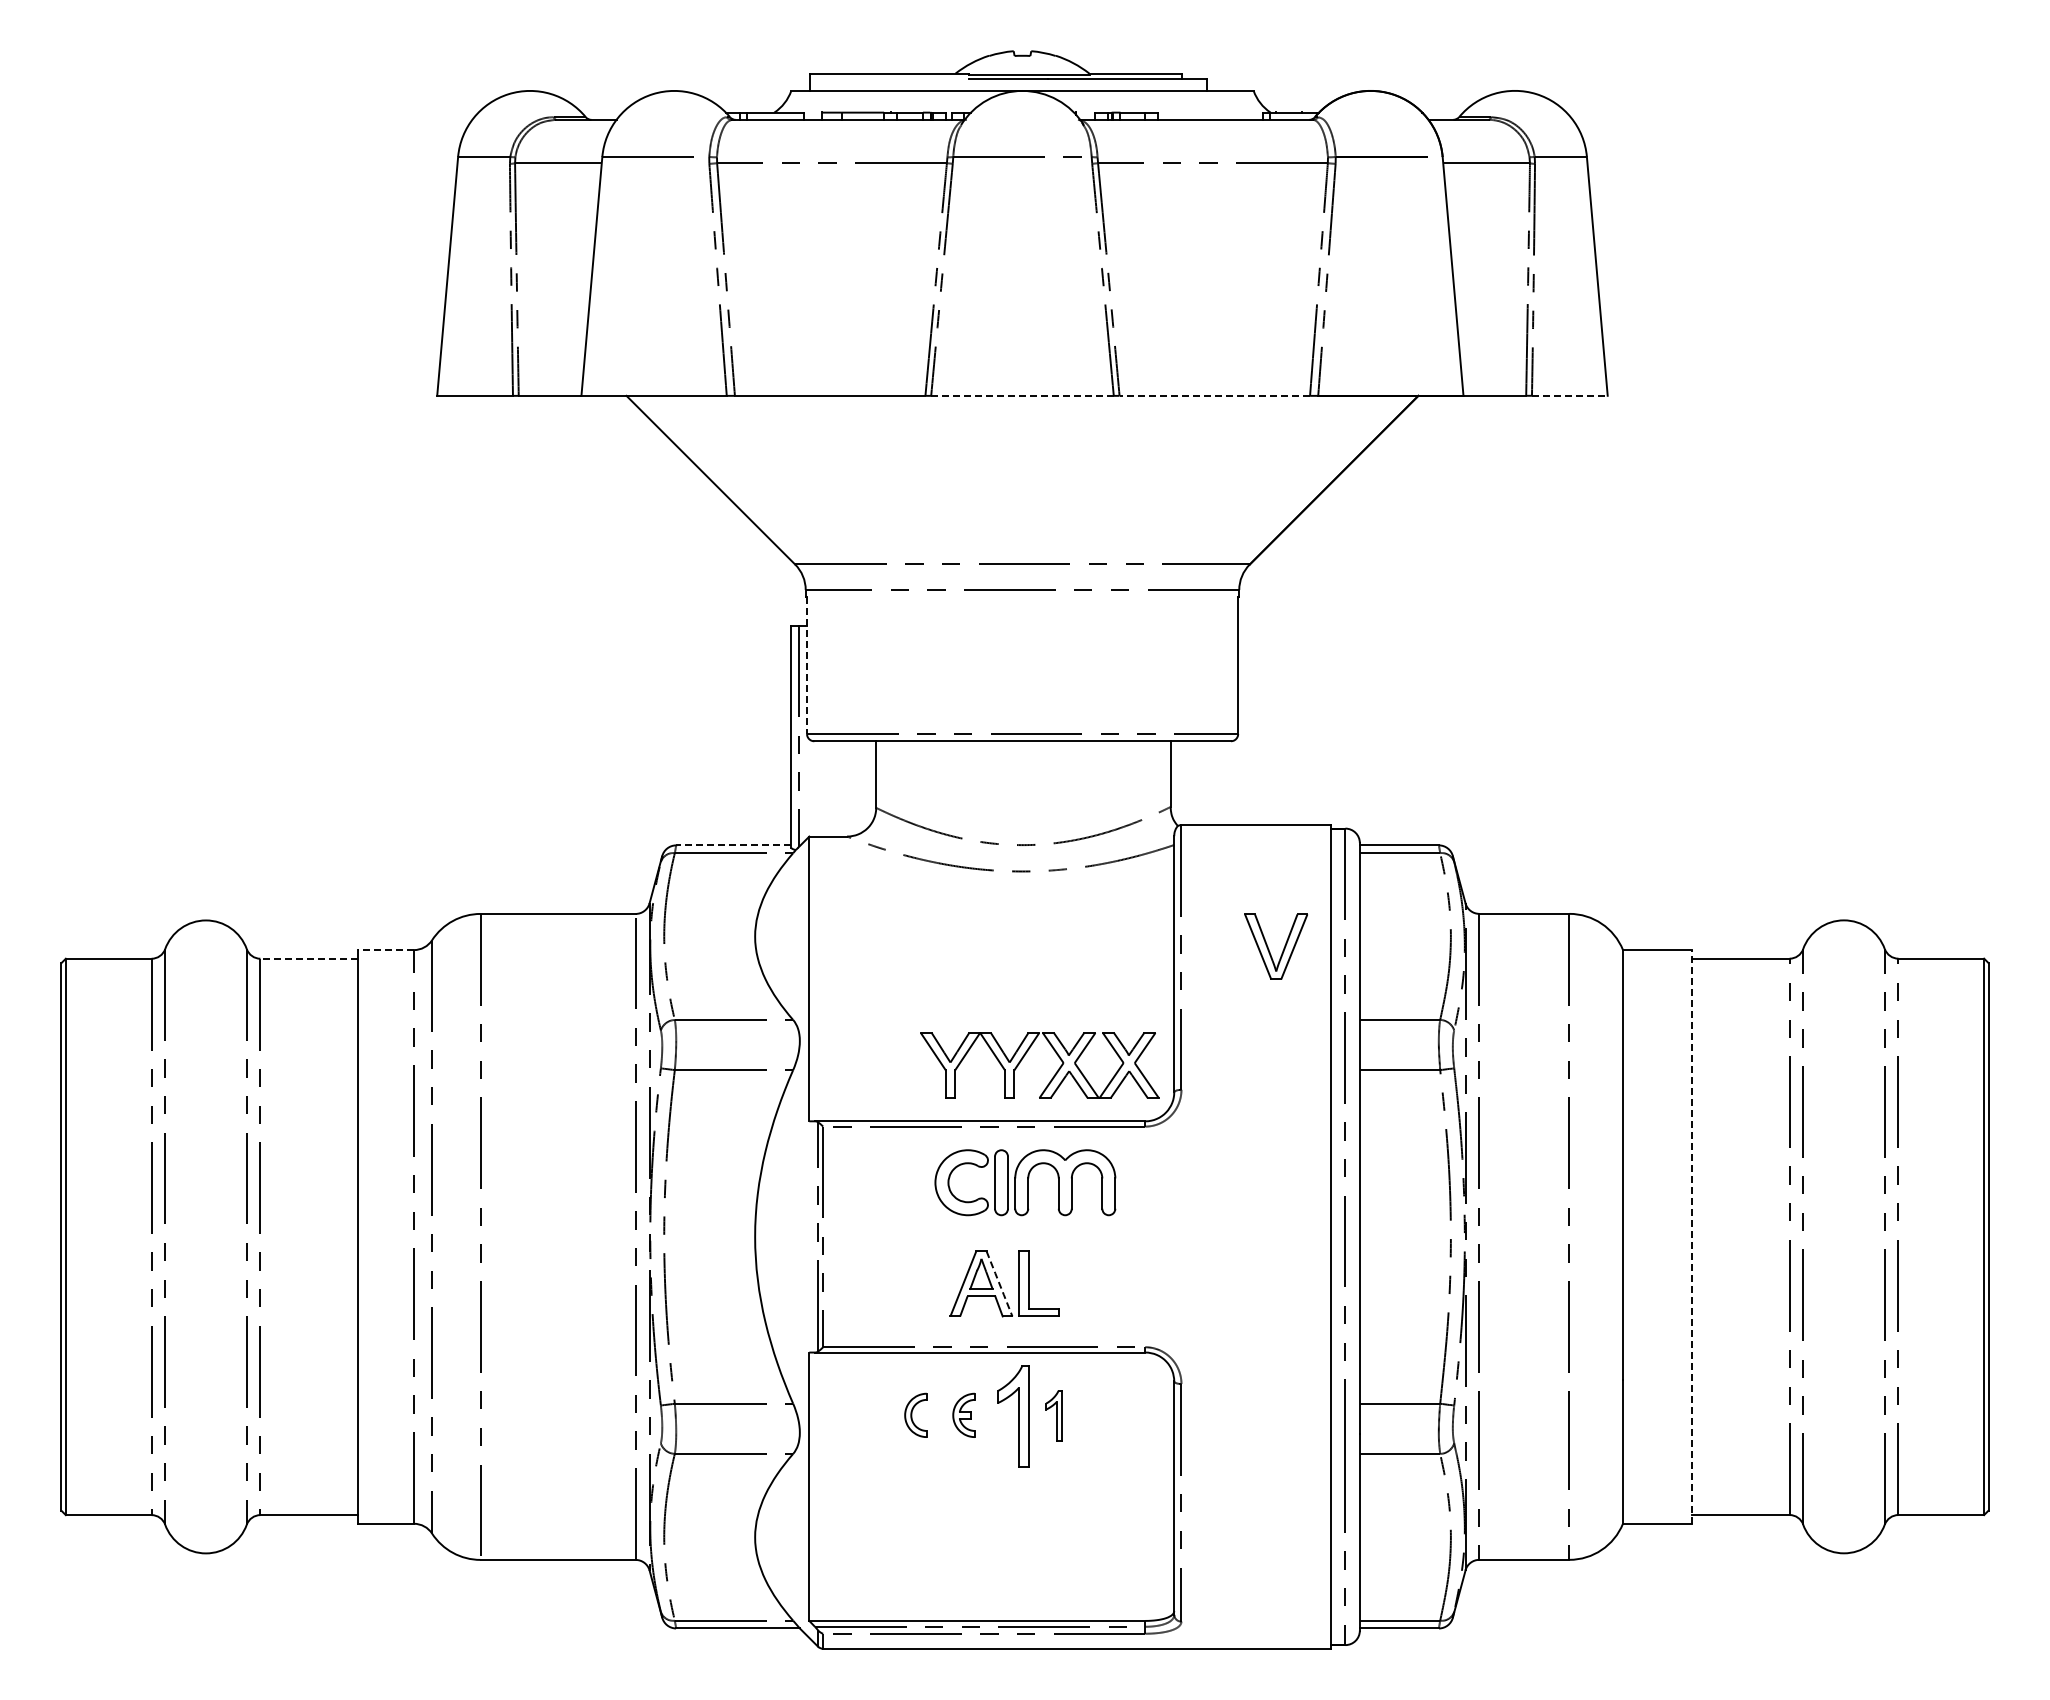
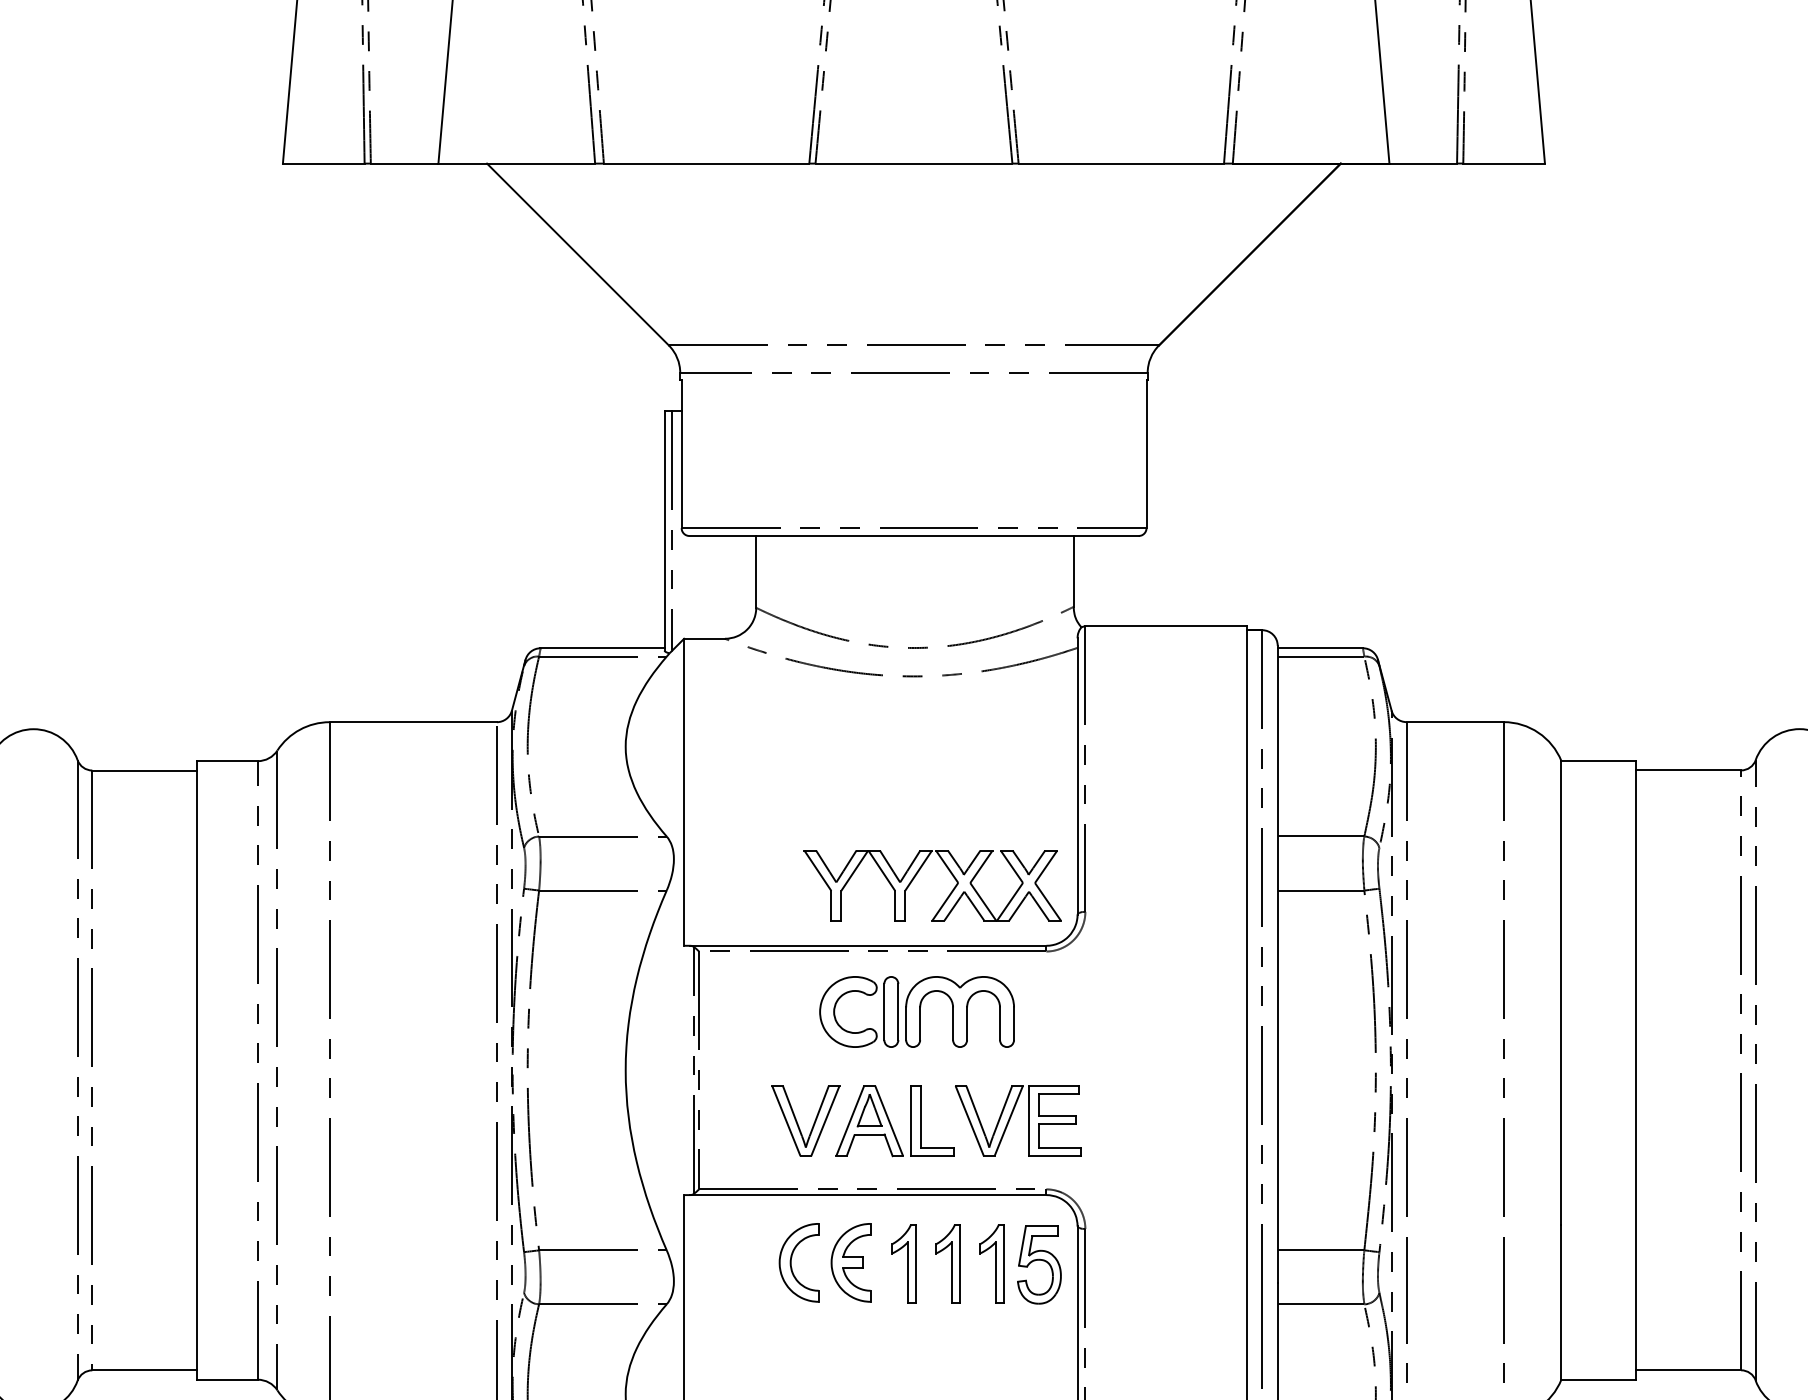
line: (1023, 395) -> (915, 163), dashed -> solid
line: (1214, 395) -> (1120, 163), dashed -> solid
line: (1569, 395) -> (1503, 163), dashed -> solid
line: (807, 665) -> (682, 454), dashed -> solid
line: (733, 845) -> (602, 648), dashed -> solid
part: (1269, 949) -> (798, 1123), moved
line: (385, 950) -> (227, 761), dashed -> solid
line: (309, 958) -> (145, 770), dashed -> solid
line: (1692, 1236) -> (1636, 1069), dashed -> solid
part: (1112, 1281) -> (1011, 1118), added
line: (999, 1284) -> (889, 1121), dashed -> solid
part: (915, 1415) -> (798, 1262), size x1.67
part: (963, 1415) -> (850, 1262), size x1.67
part: (1012, 1415) -> (903, 1262), size x0.71
part: (1053, 1415) -> (947, 1262), size x1.43
part: (1094, 1415) -> (991, 1262), added
part: (1138, 1417) -> (1039, 1265), added

